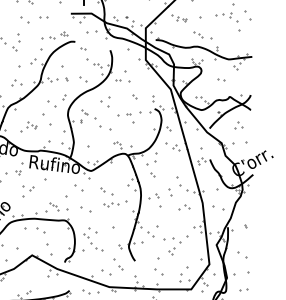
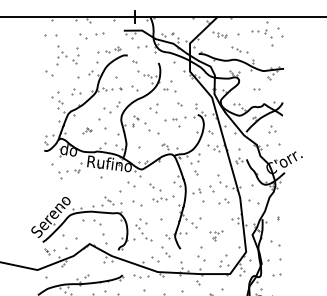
part: (28, 126) -> (86, 130), size x0.6
part: (28, 190) -> (86, 186), removed
part: (175, 245) -> (216, 235), size x0.6

